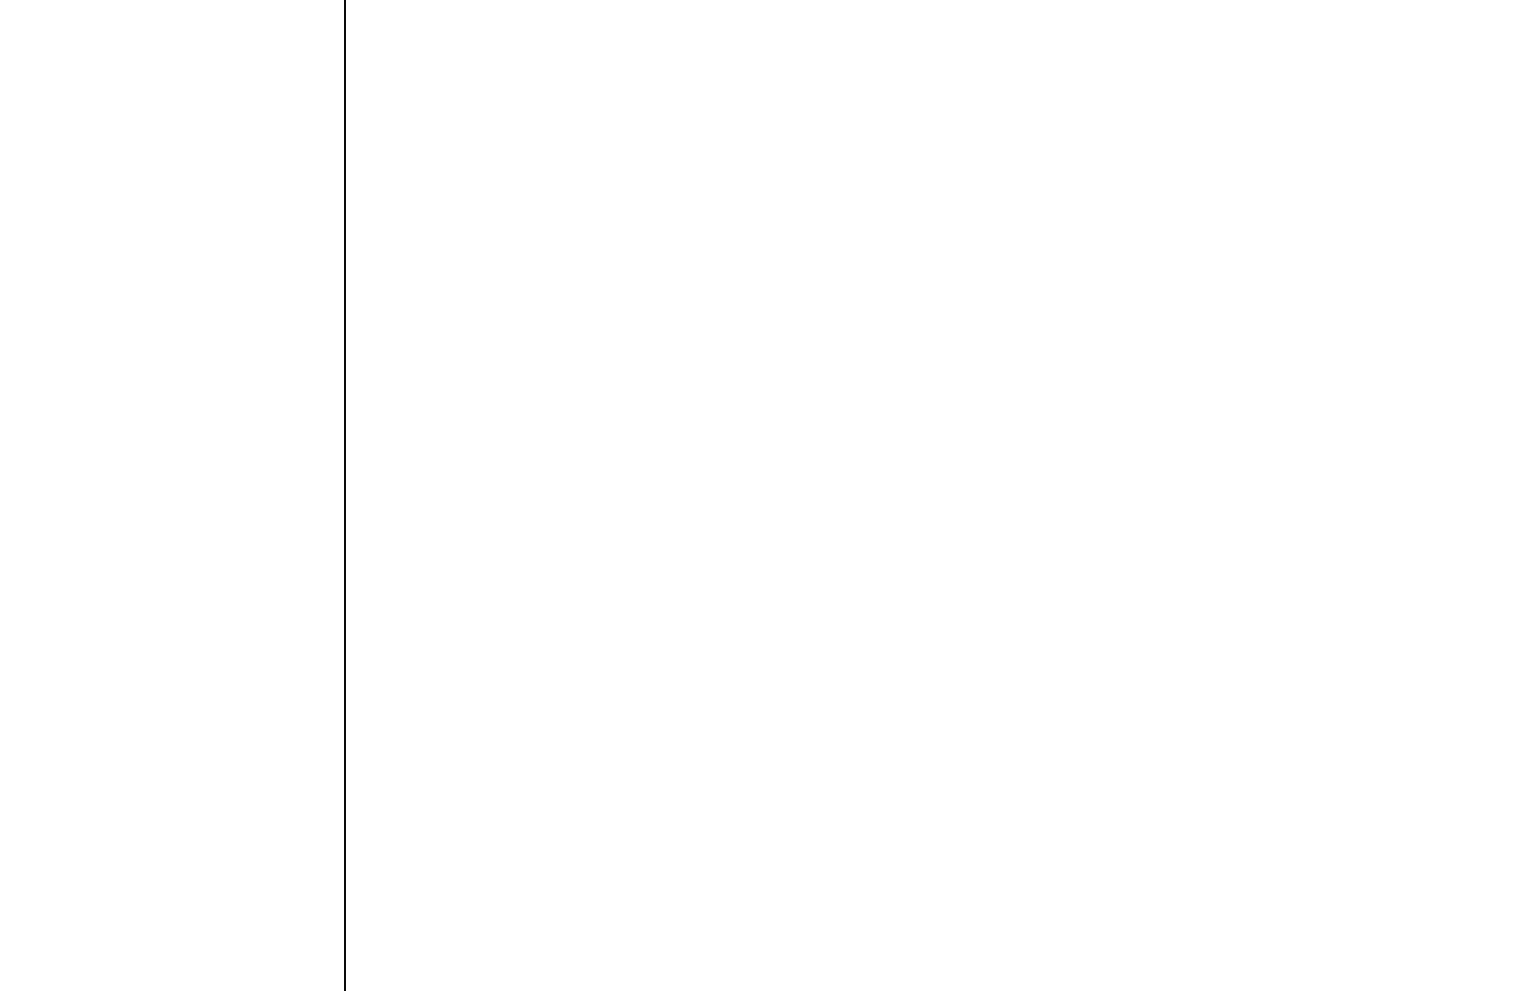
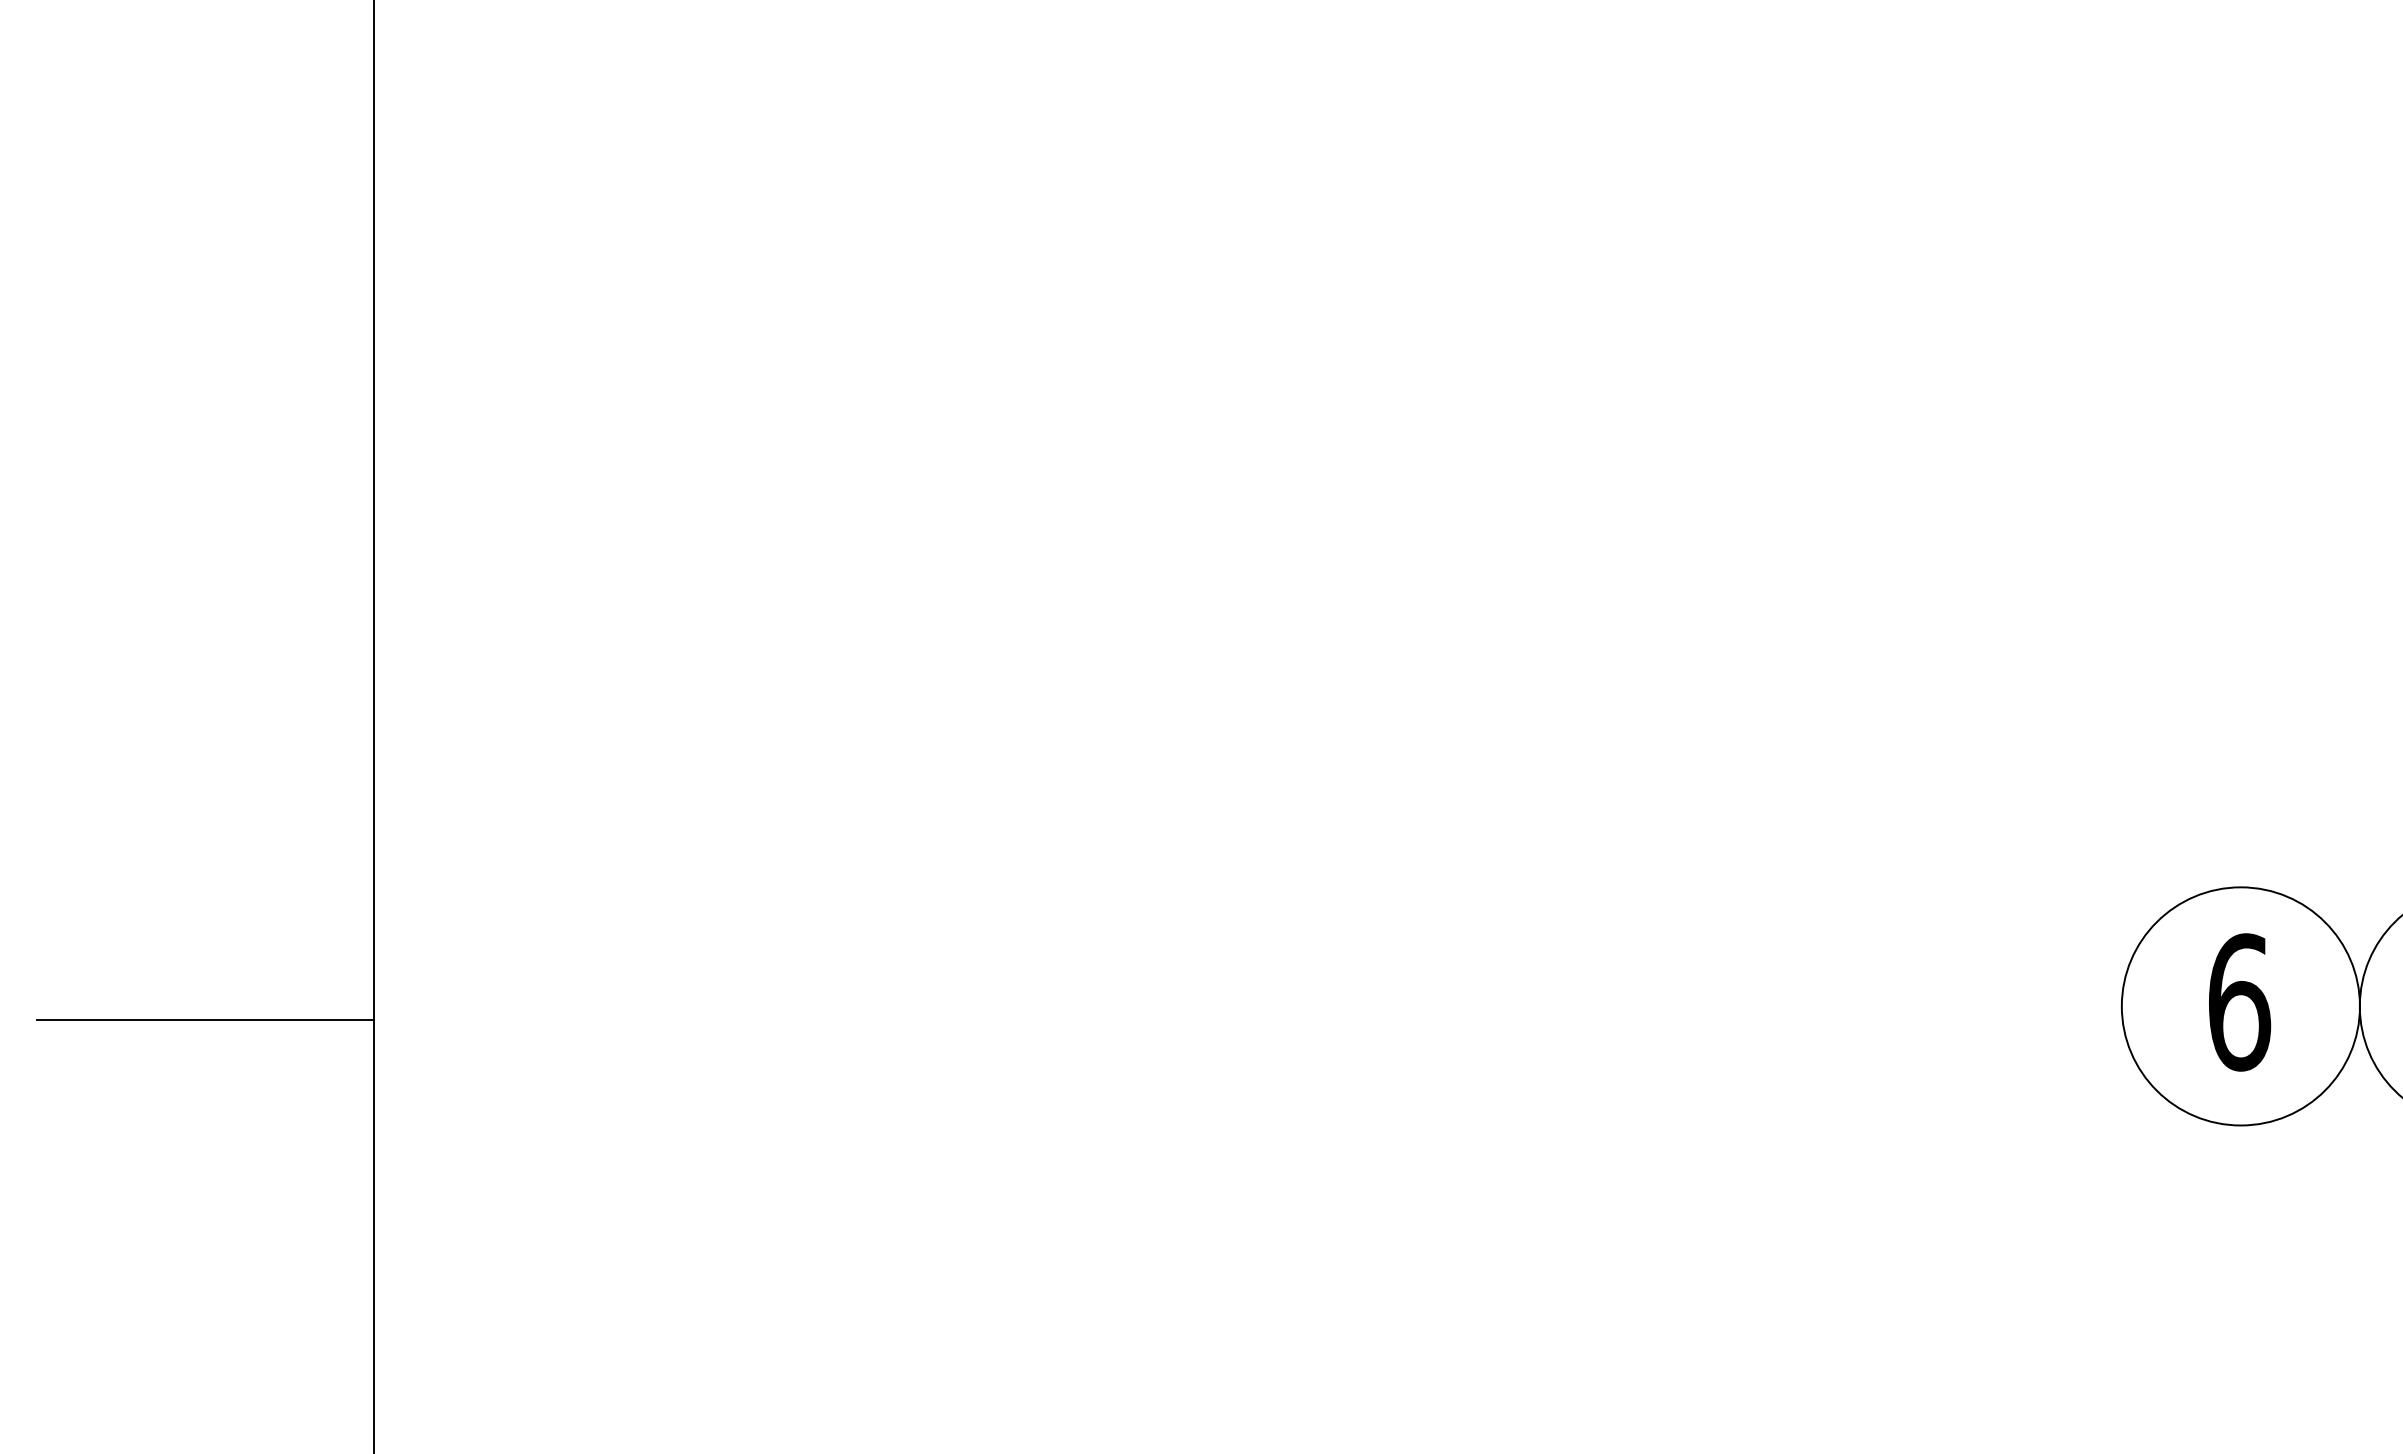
line: (215, 602) -> (205, 1020), added

